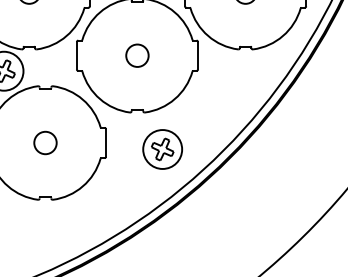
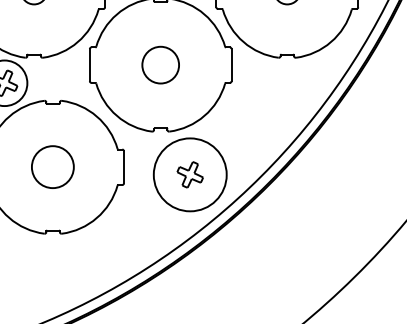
circle: (137, 56) -> (160, 65), size x1.4
circle: (45, 143) -> (53, 167), size x1.6
circle: (162, 149) -> (190, 174), size x1.6

